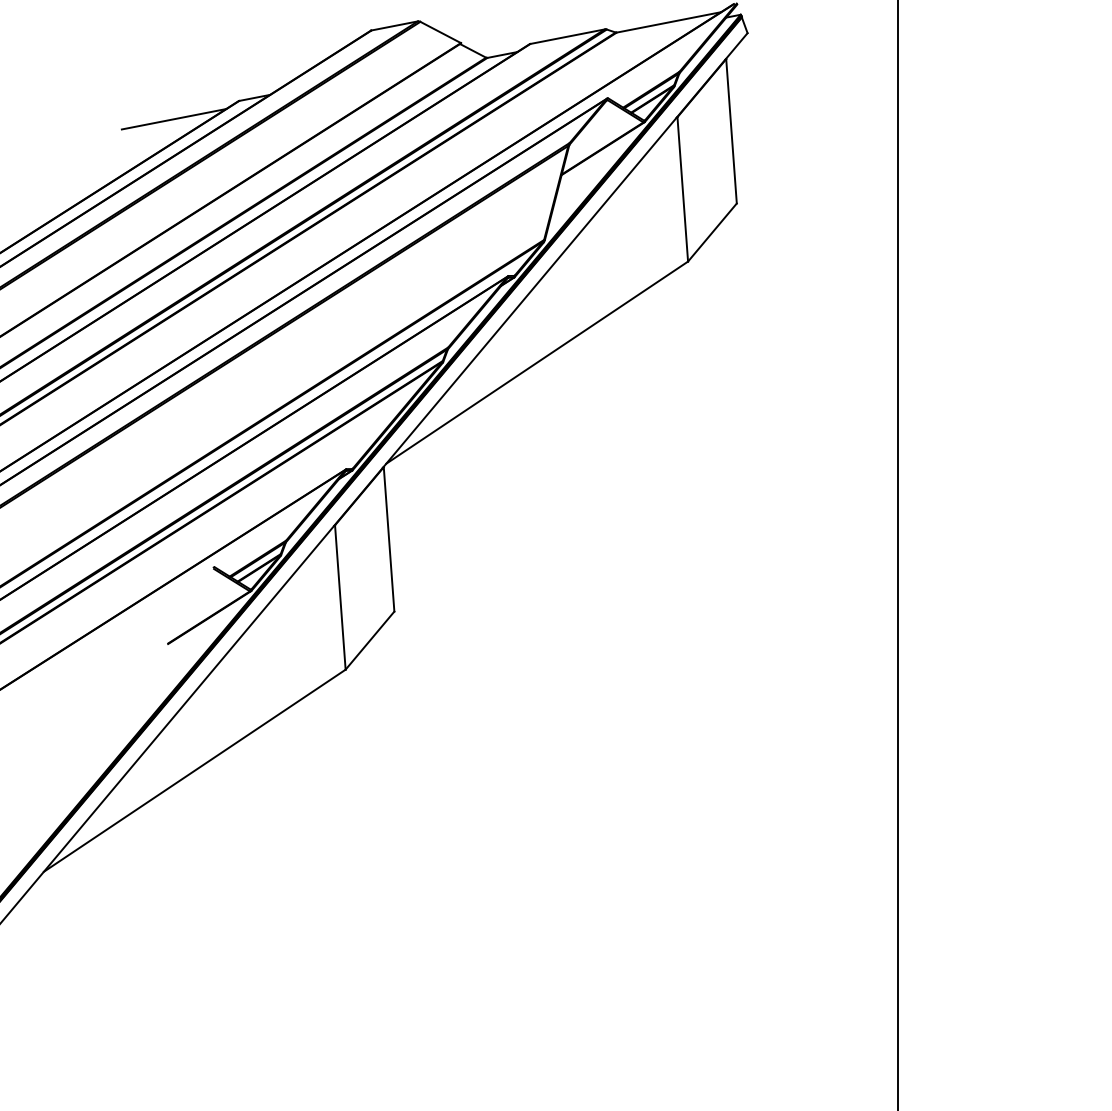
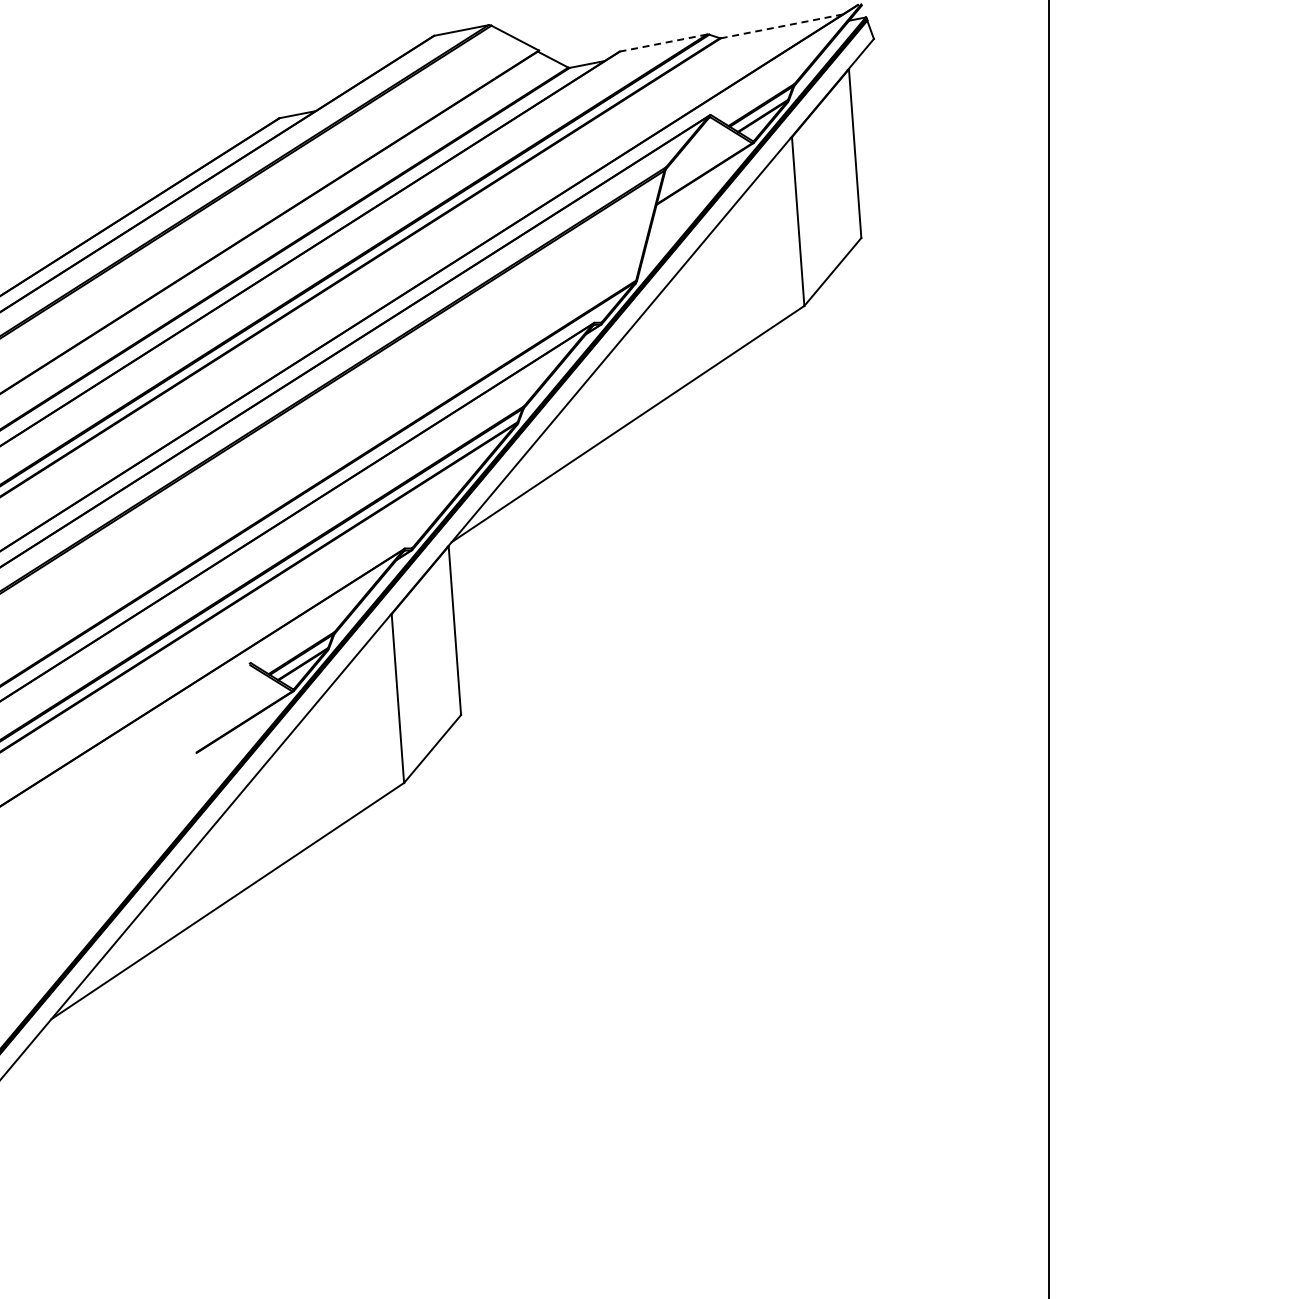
line: (668, 22) -> (781, 26), solid -> dashed
line: (567, 37) -> (663, 43), solid -> dashed
line: (174, 119) -> (203, 139), removed

